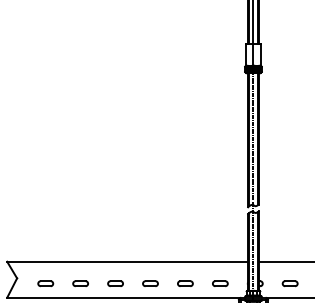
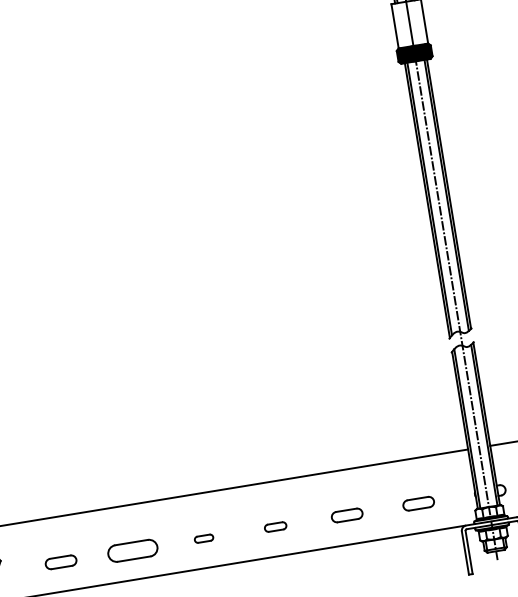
part: (80, 283) -> (132, 550), size x1.6
part: (115, 283) -> (203, 538), size x0.6
part: (150, 283) -> (275, 526), size x0.7

